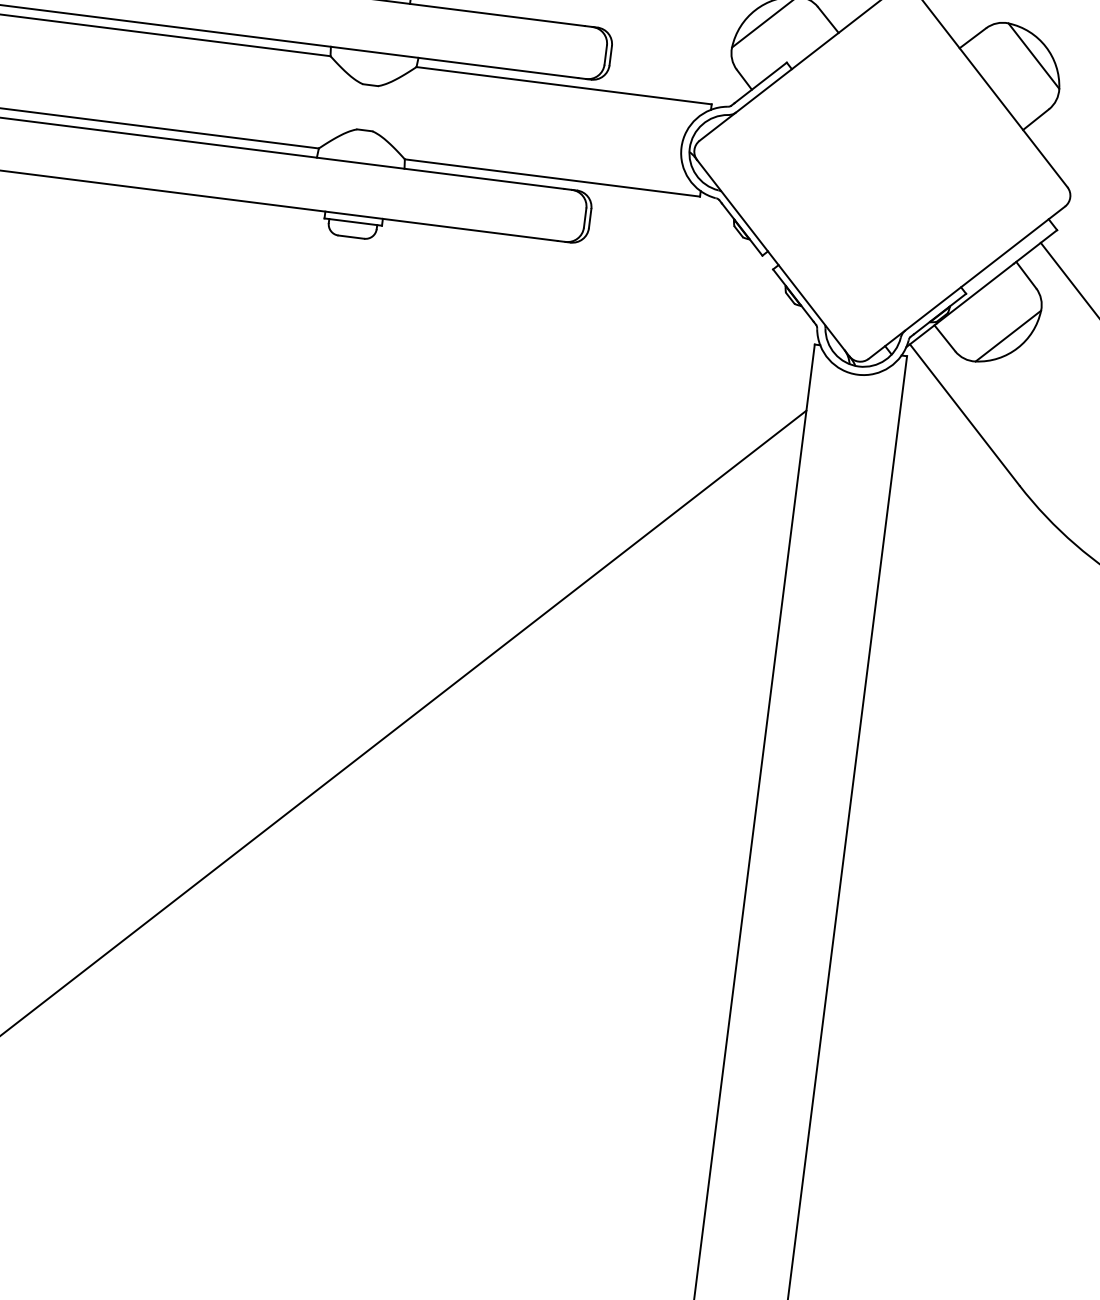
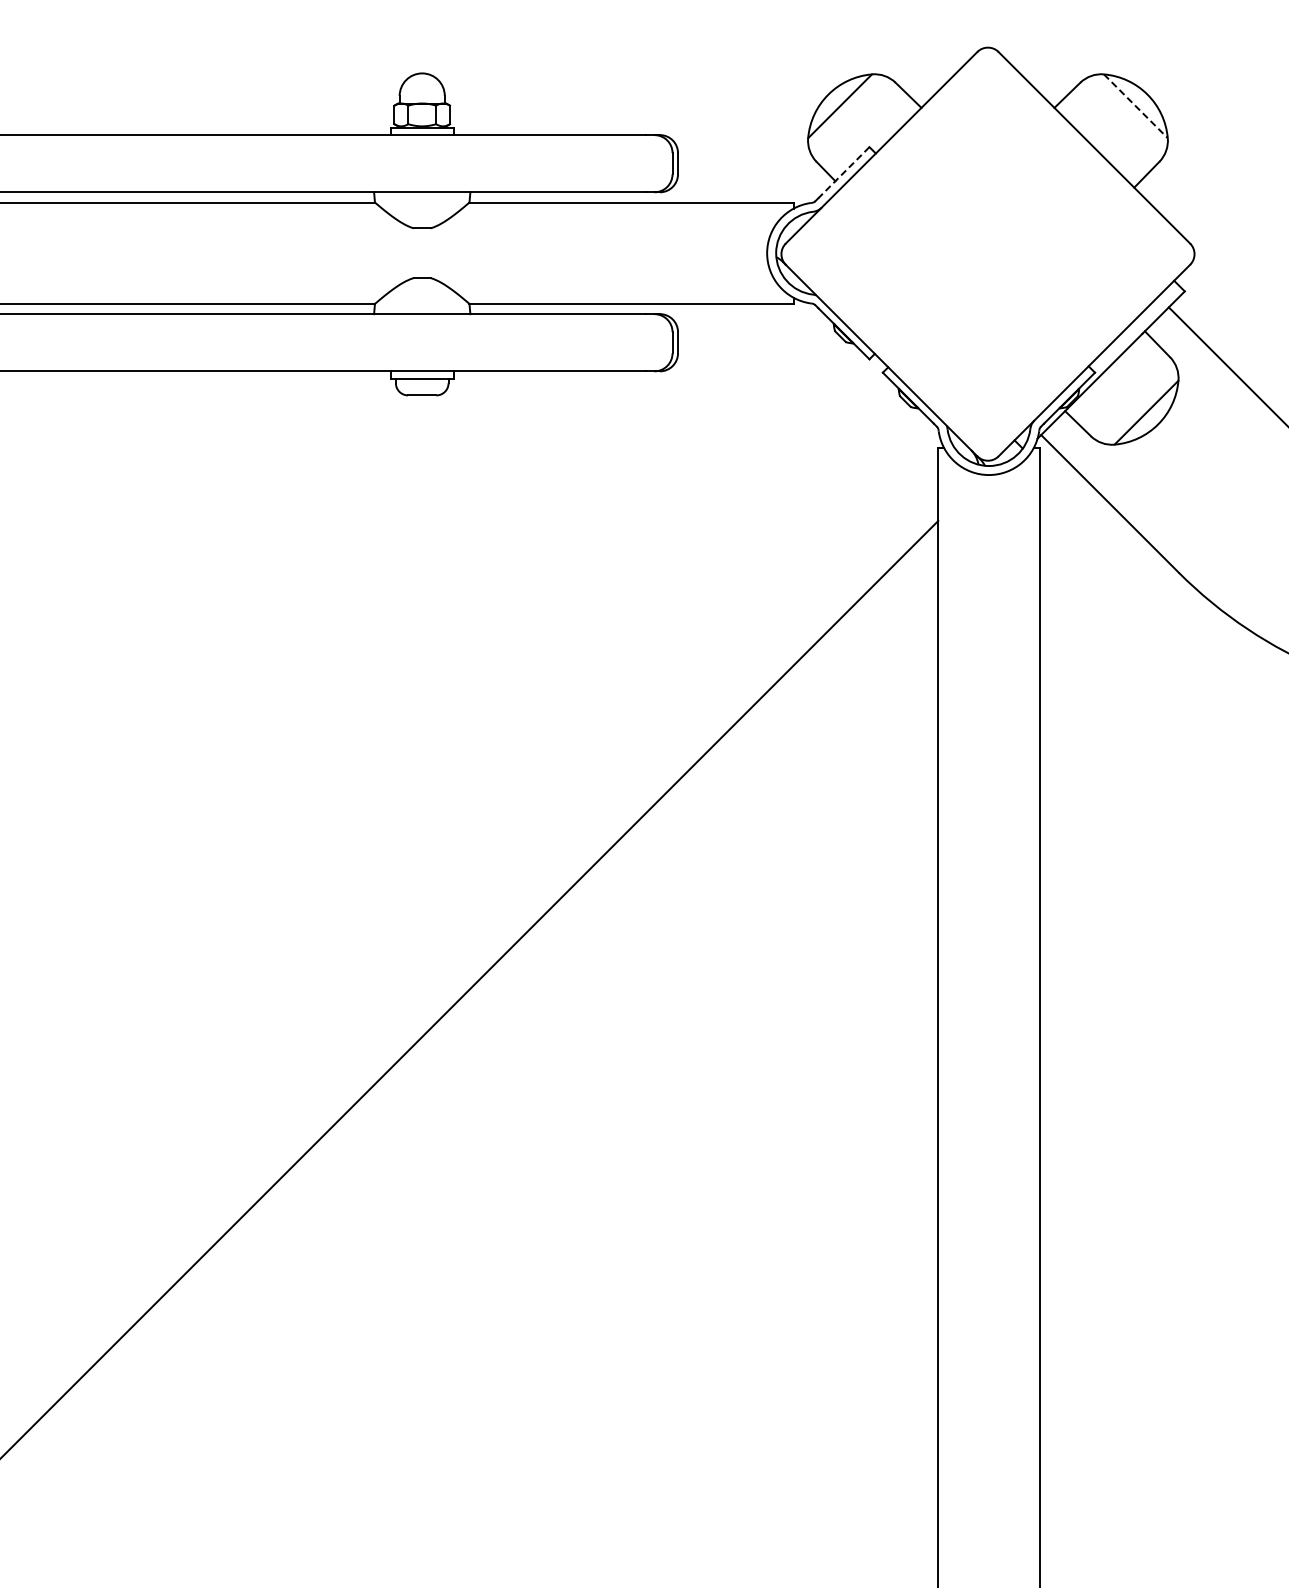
line: (1034, 56) -> (1136, 106), solid -> dashed
line: (760, 82) -> (843, 172), solid -> dashed

